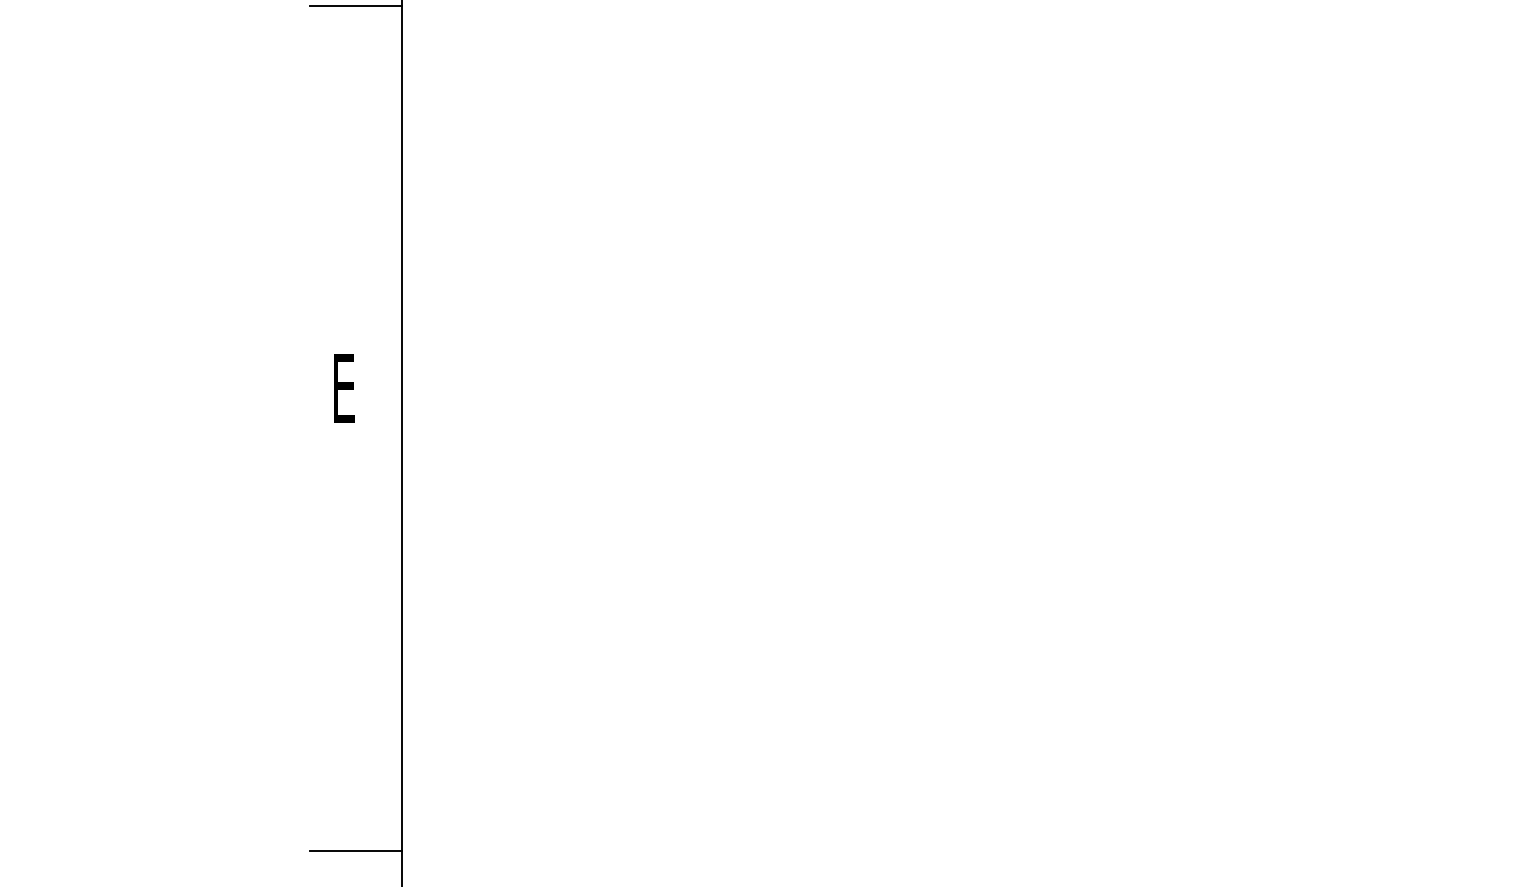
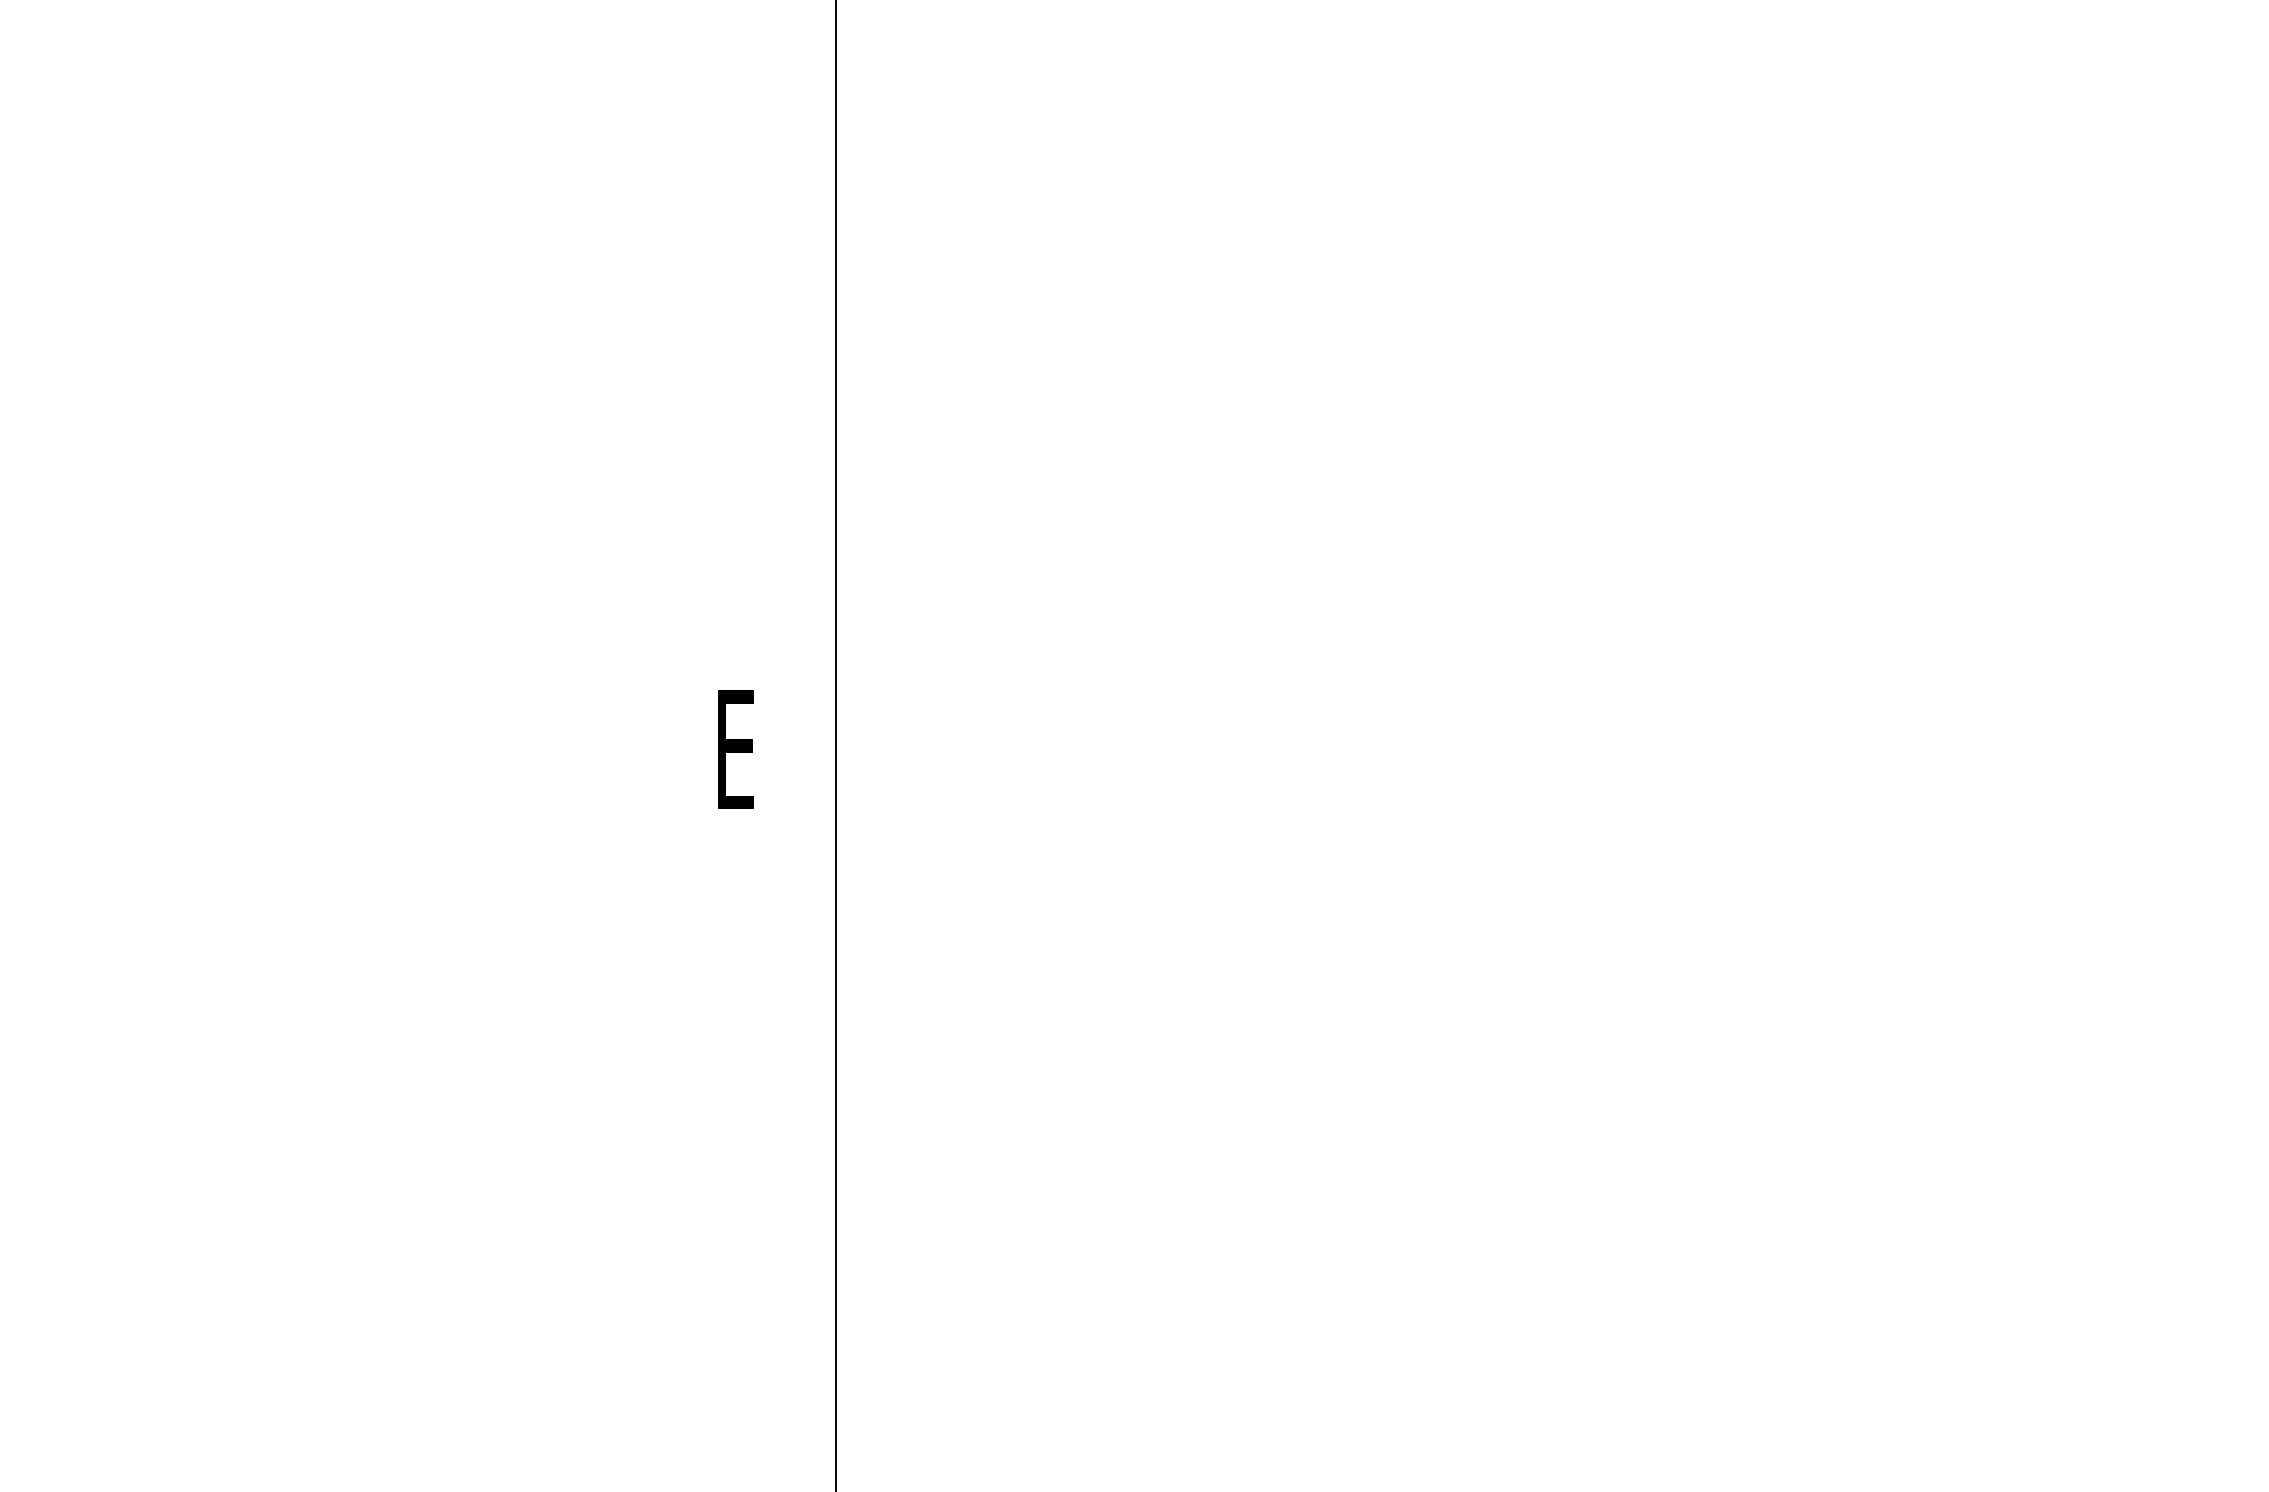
line: (356, 5) -> (757, 89), removed

